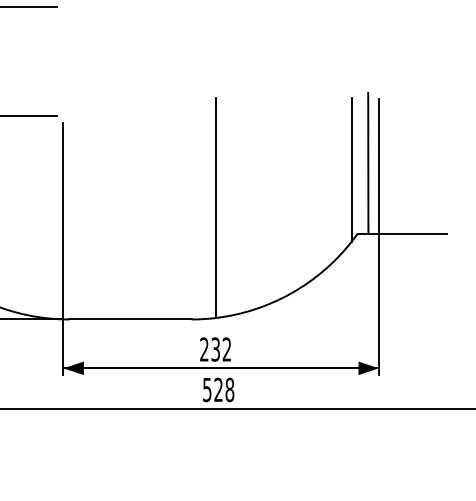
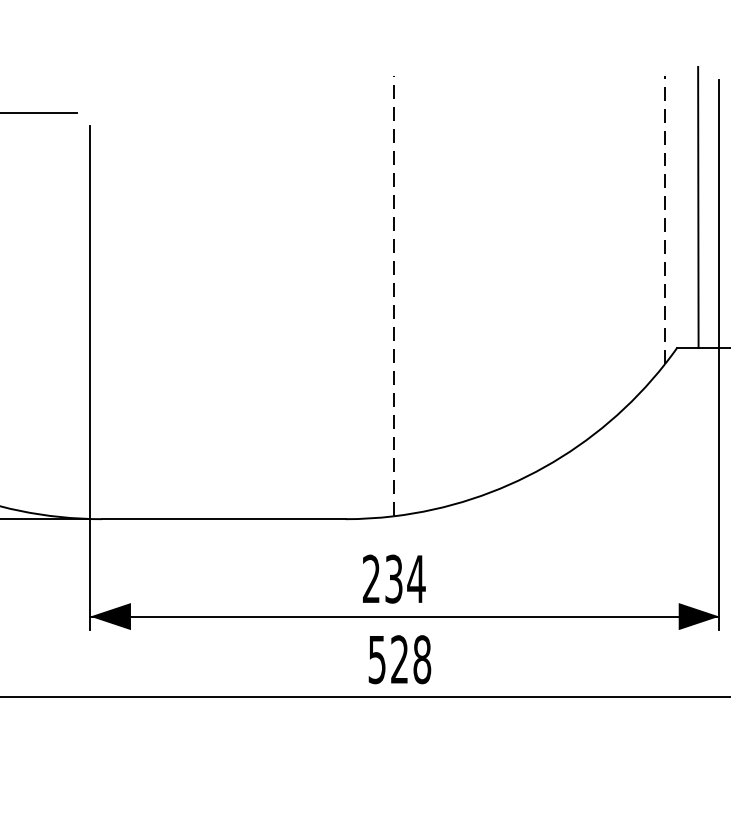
line: (351, 169) -> (664, 219), solid -> dashed
line: (215, 207) -> (393, 295), solid -> dashed
text: (226, 349) -> (415, 579), 232 -> 234

